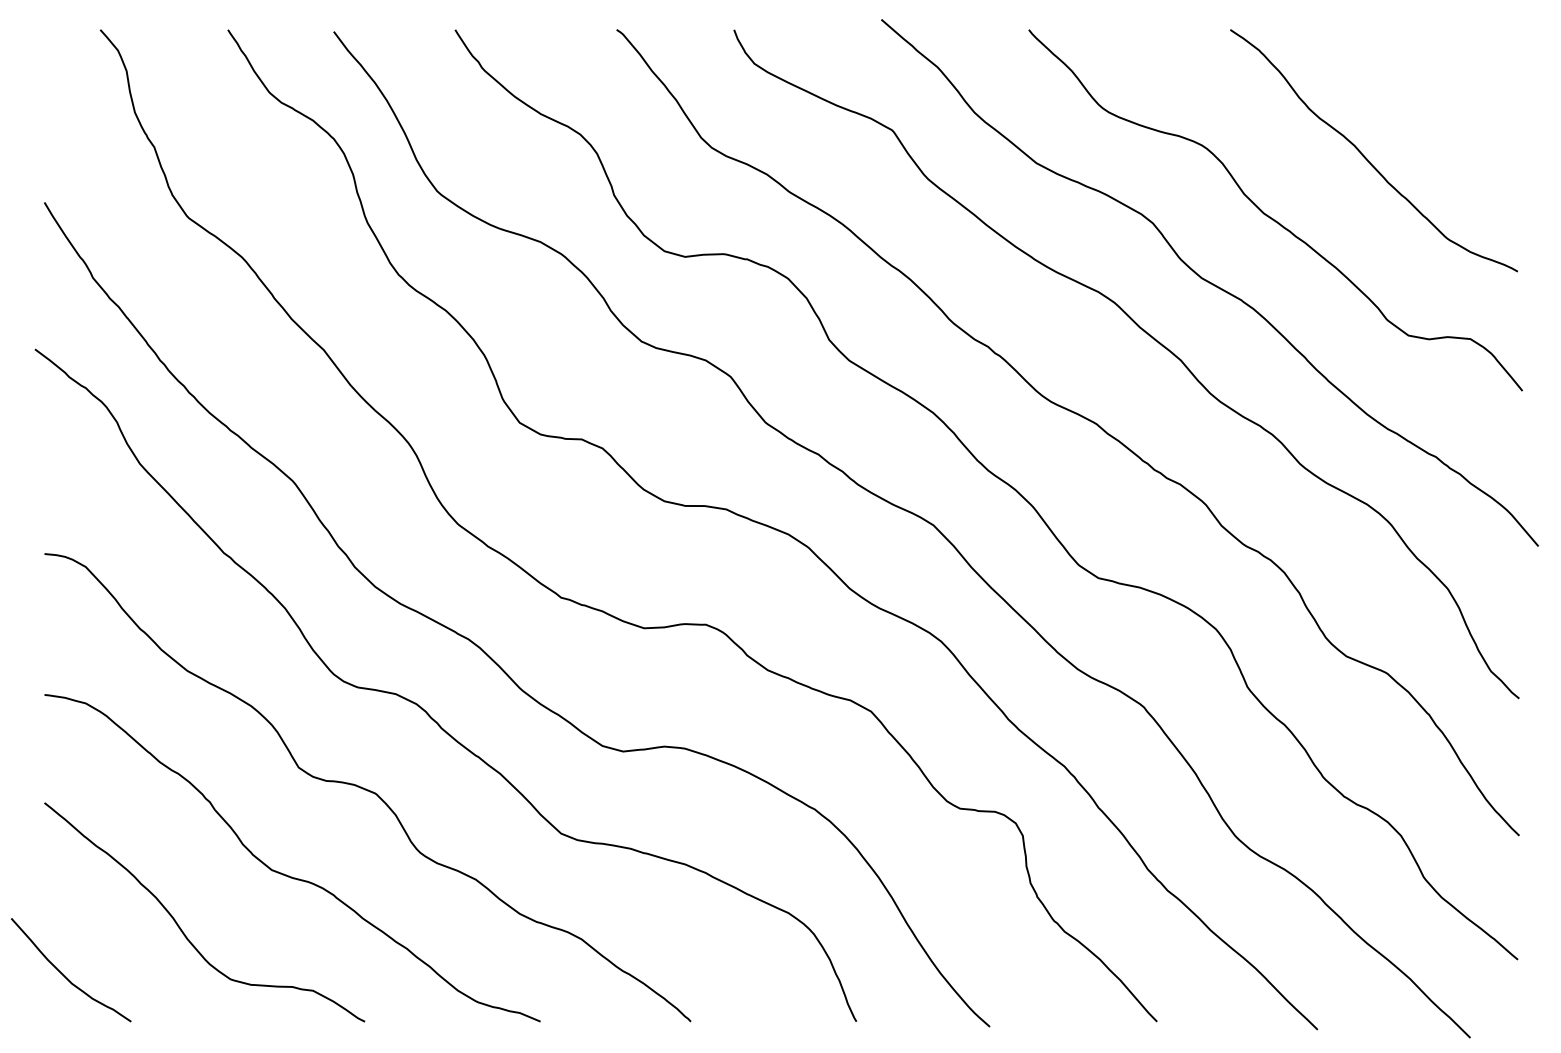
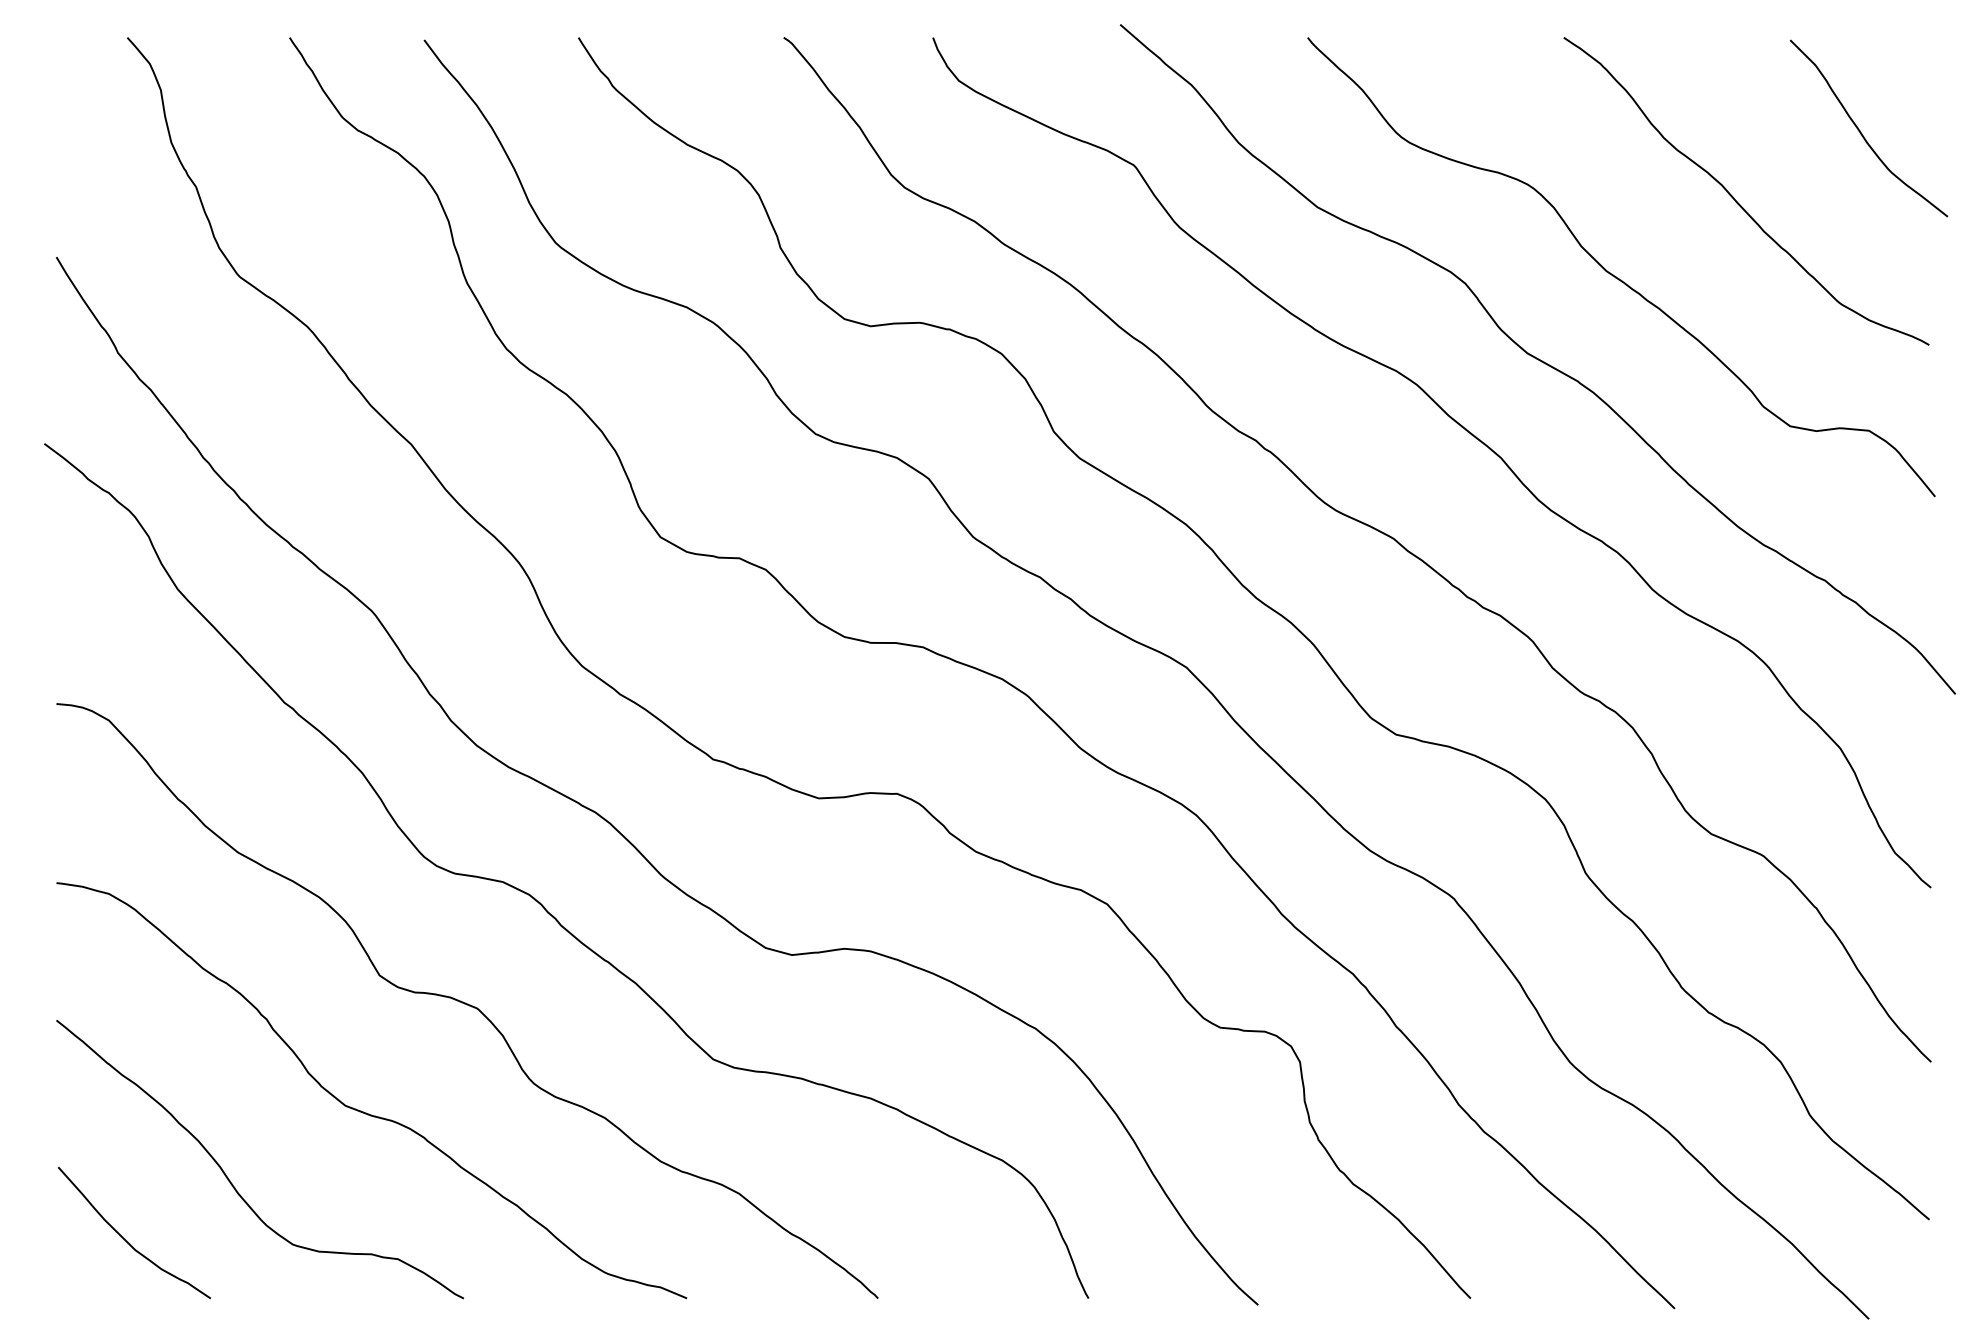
curve: (1465, 105) -> (1862, 133), added
curve: (64, 976) -> (126, 1240), moved

